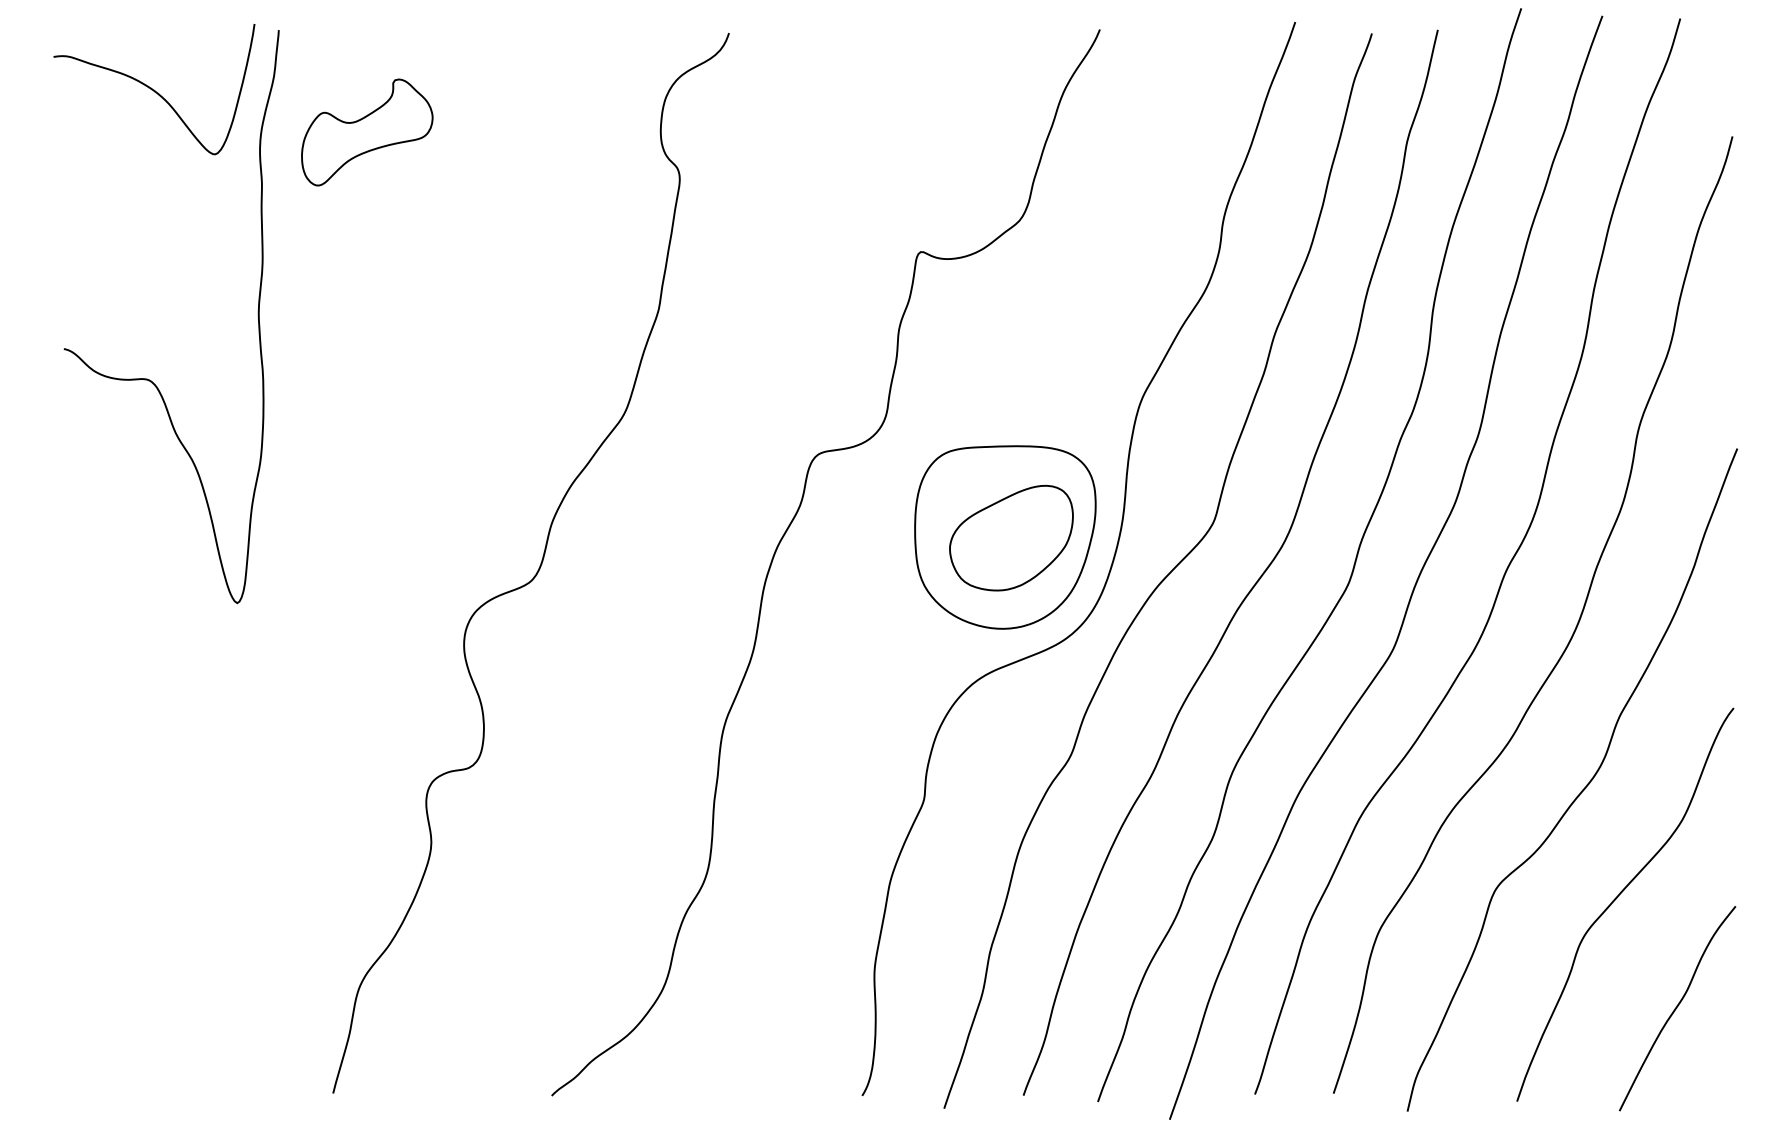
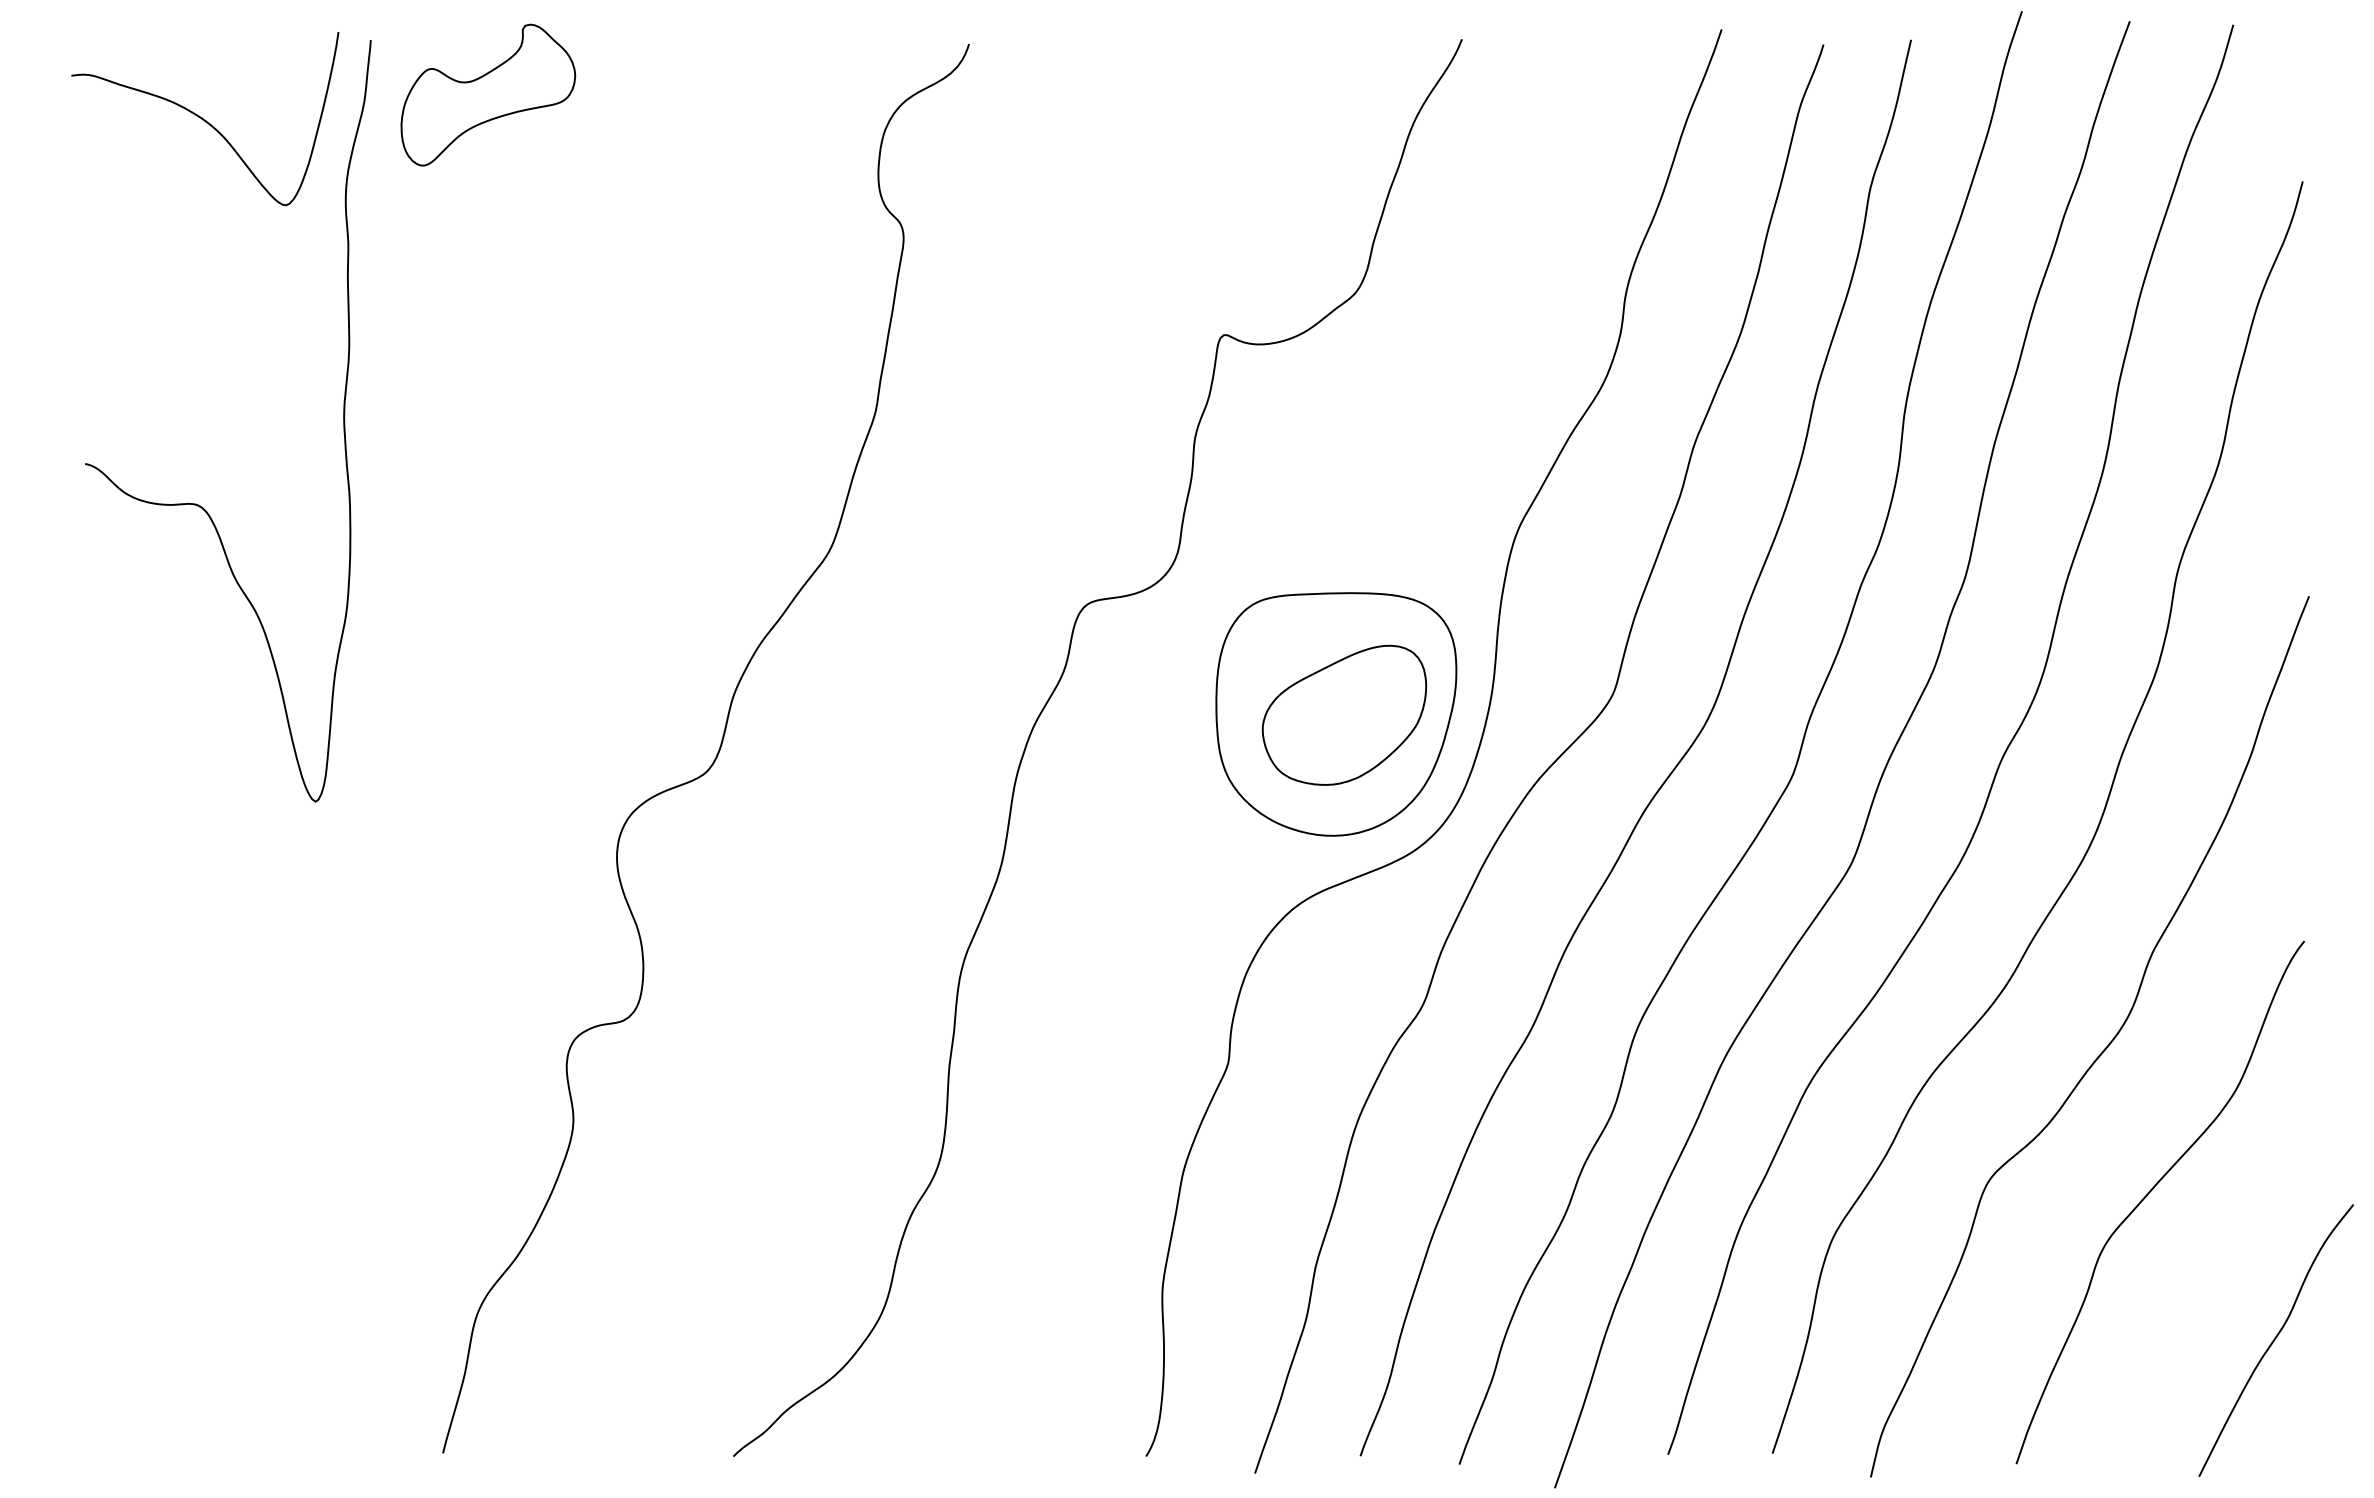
part: (367, 132) -> (488, 95), moved
curve: (1677, 1008) -> (2276, 1340), moved

